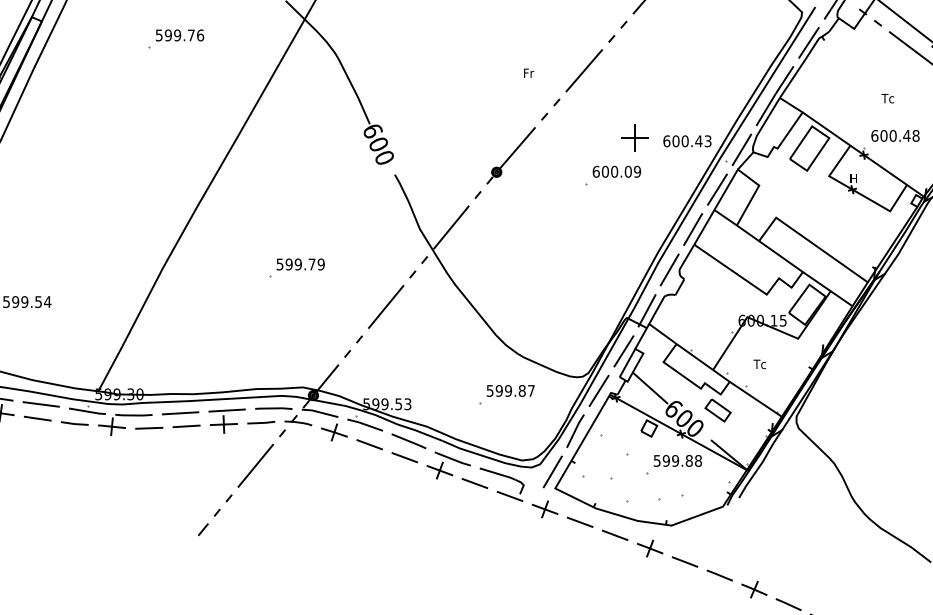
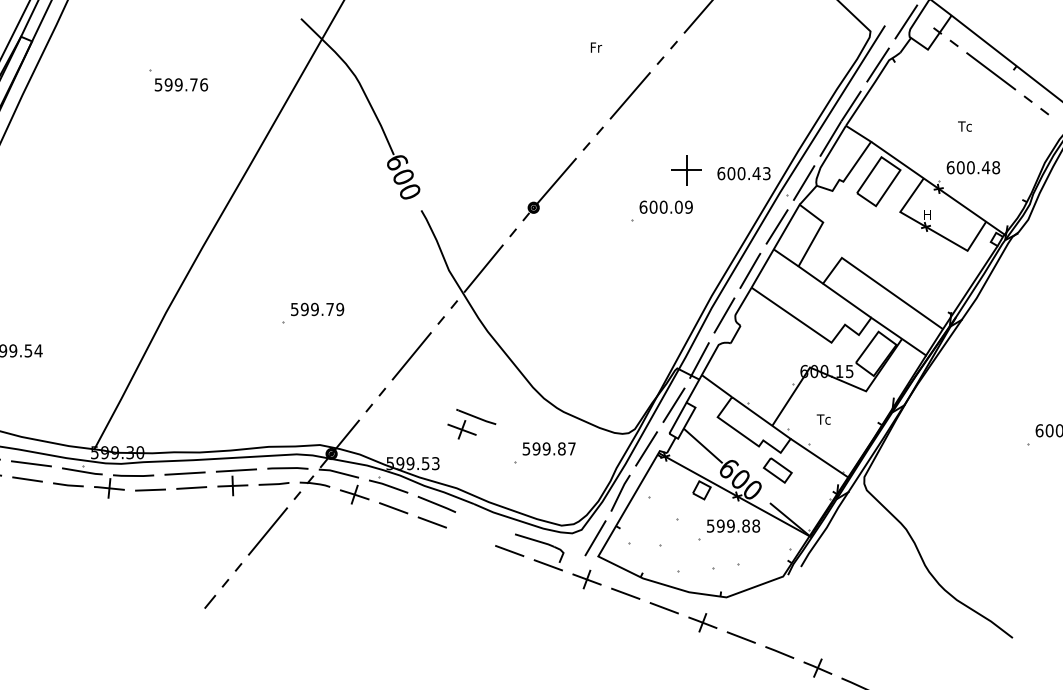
text: (180, 35) -> (181, 84), moved
text: (529, 73) -> (596, 47), moved
part: (448, 465) -> (471, 424), moved

